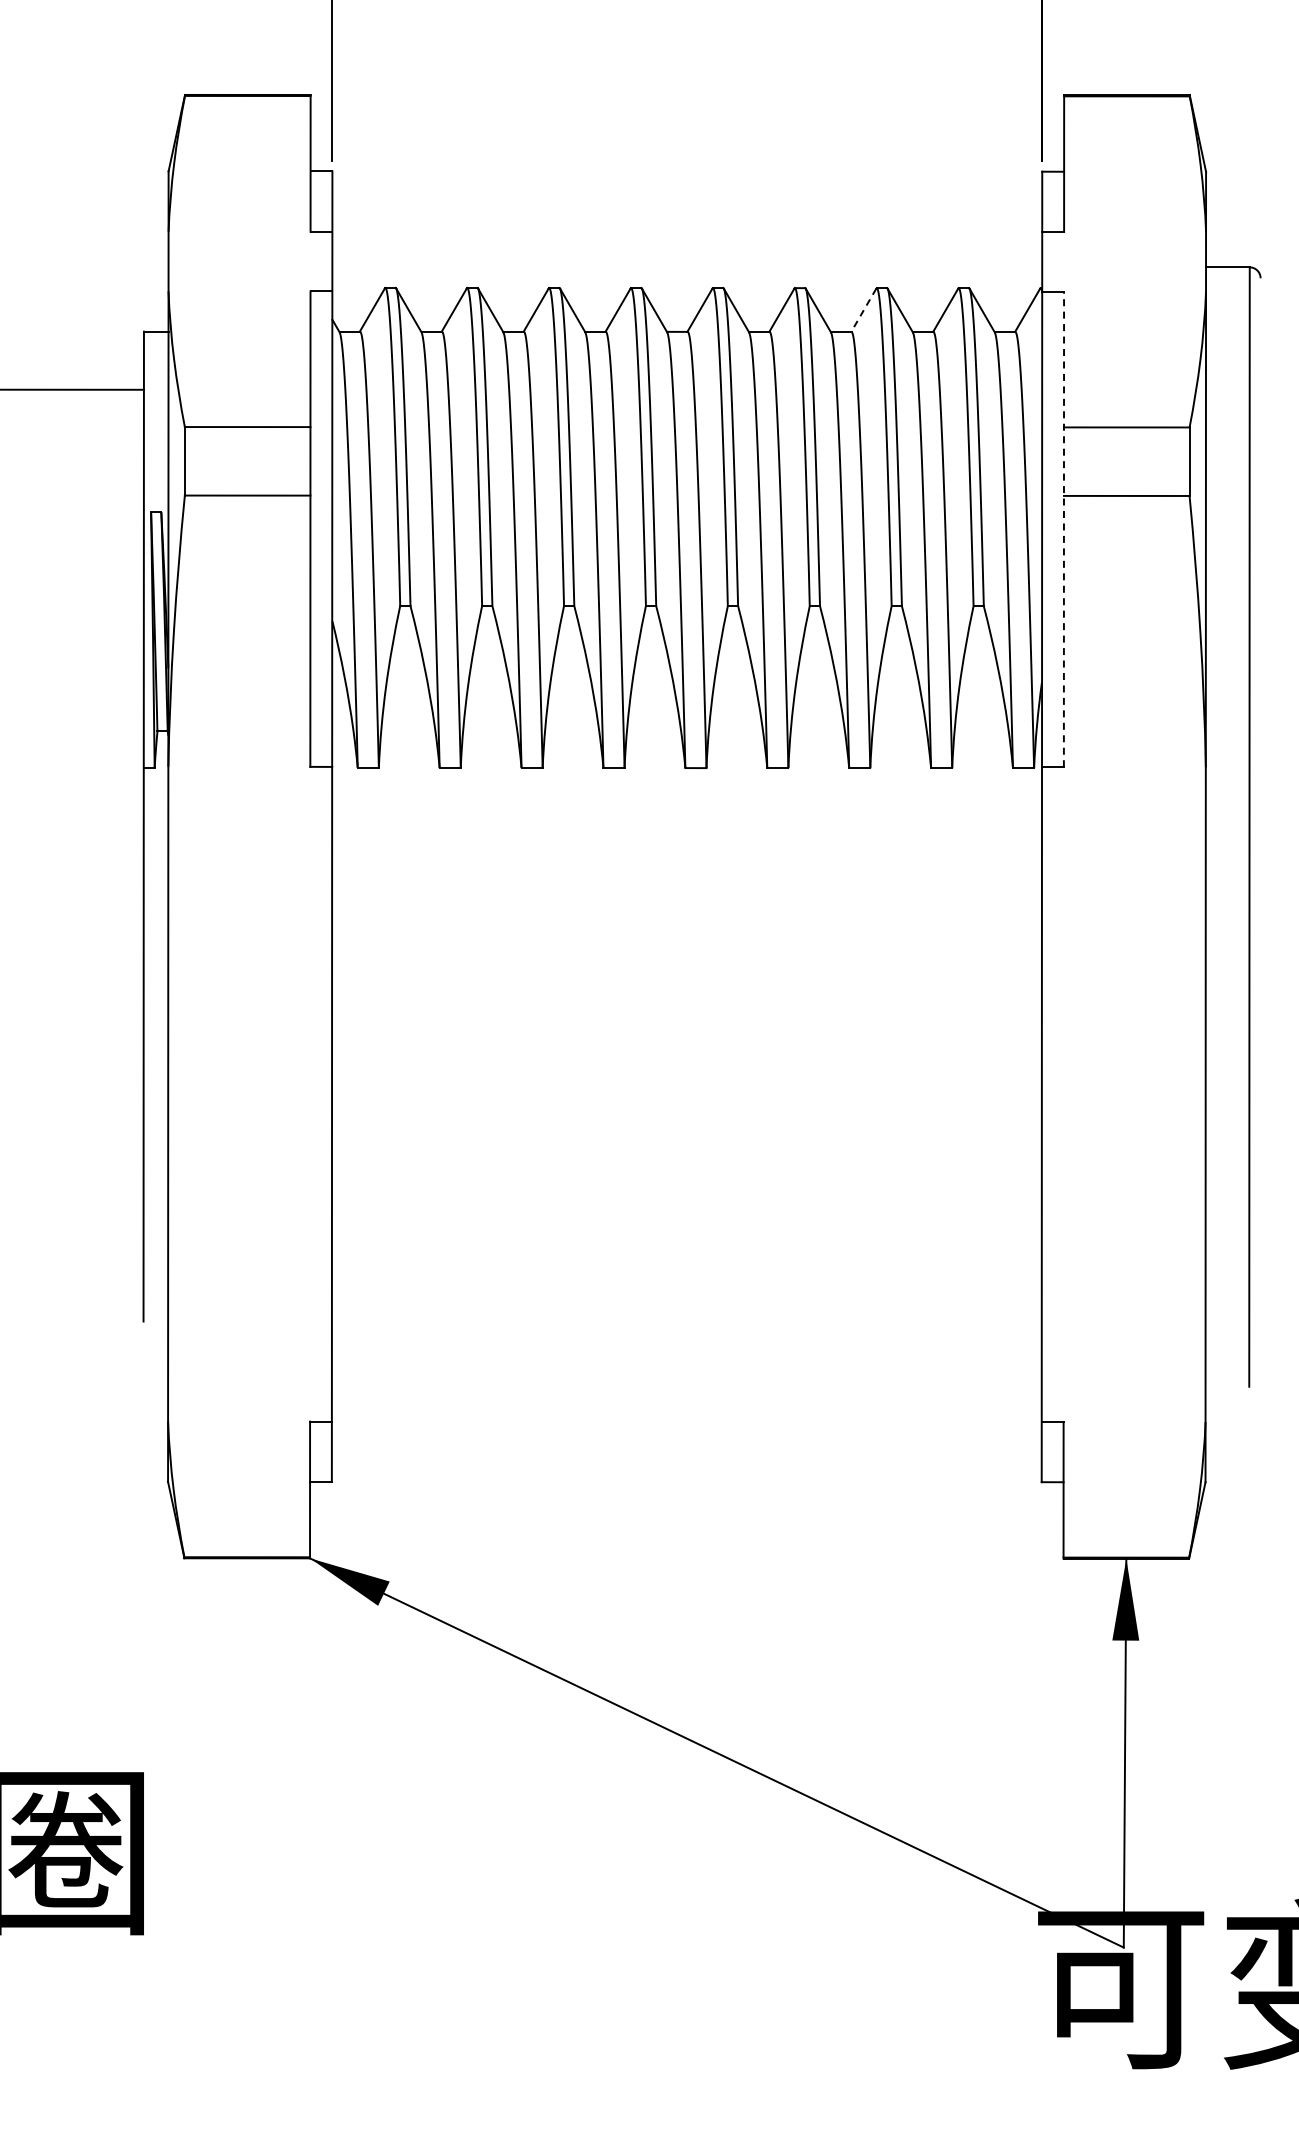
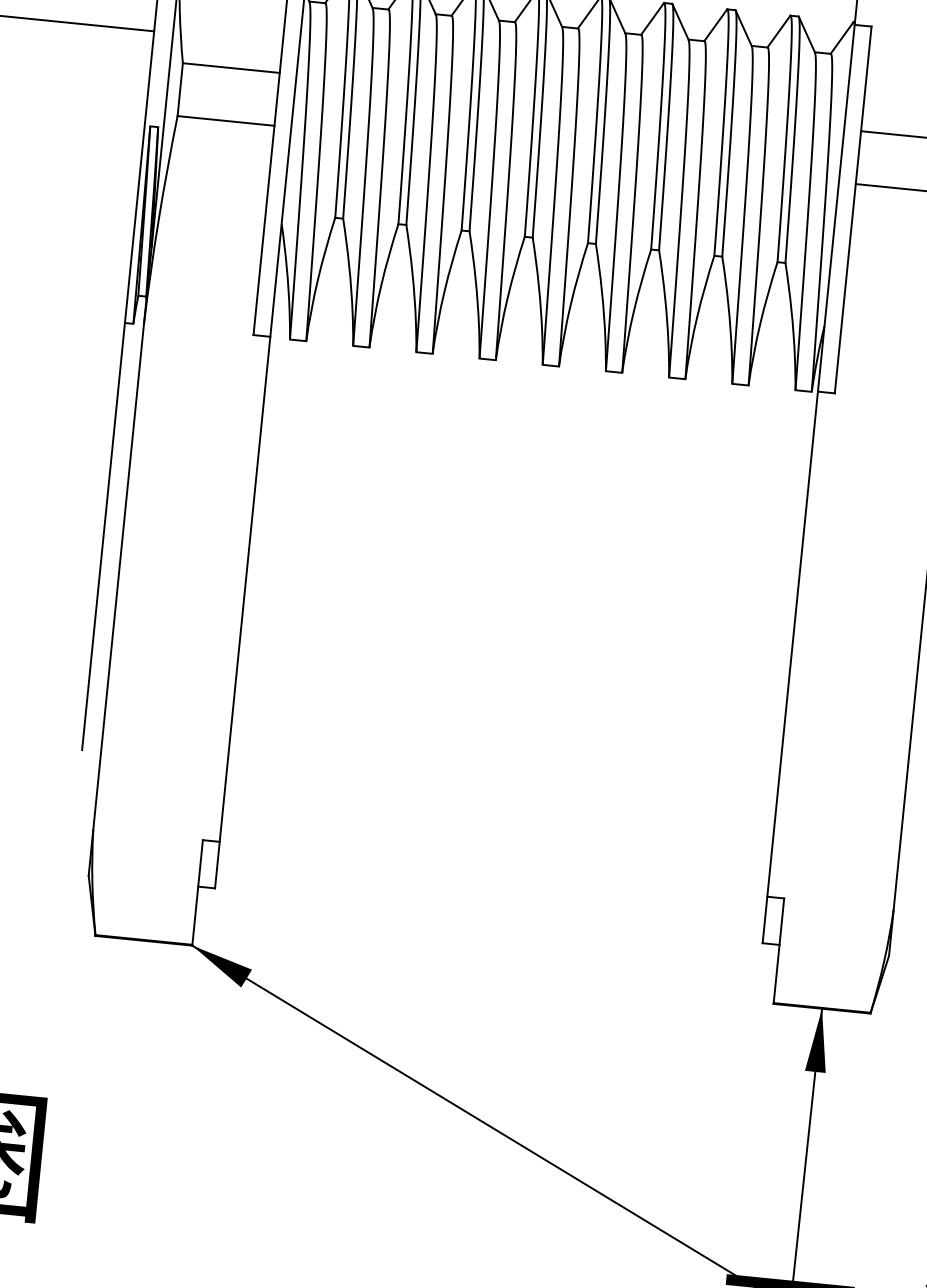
line: (863, 310) -> (715, 25), dashed -> solid
line: (1063, 529) -> (852, 209), dashed -> solid

